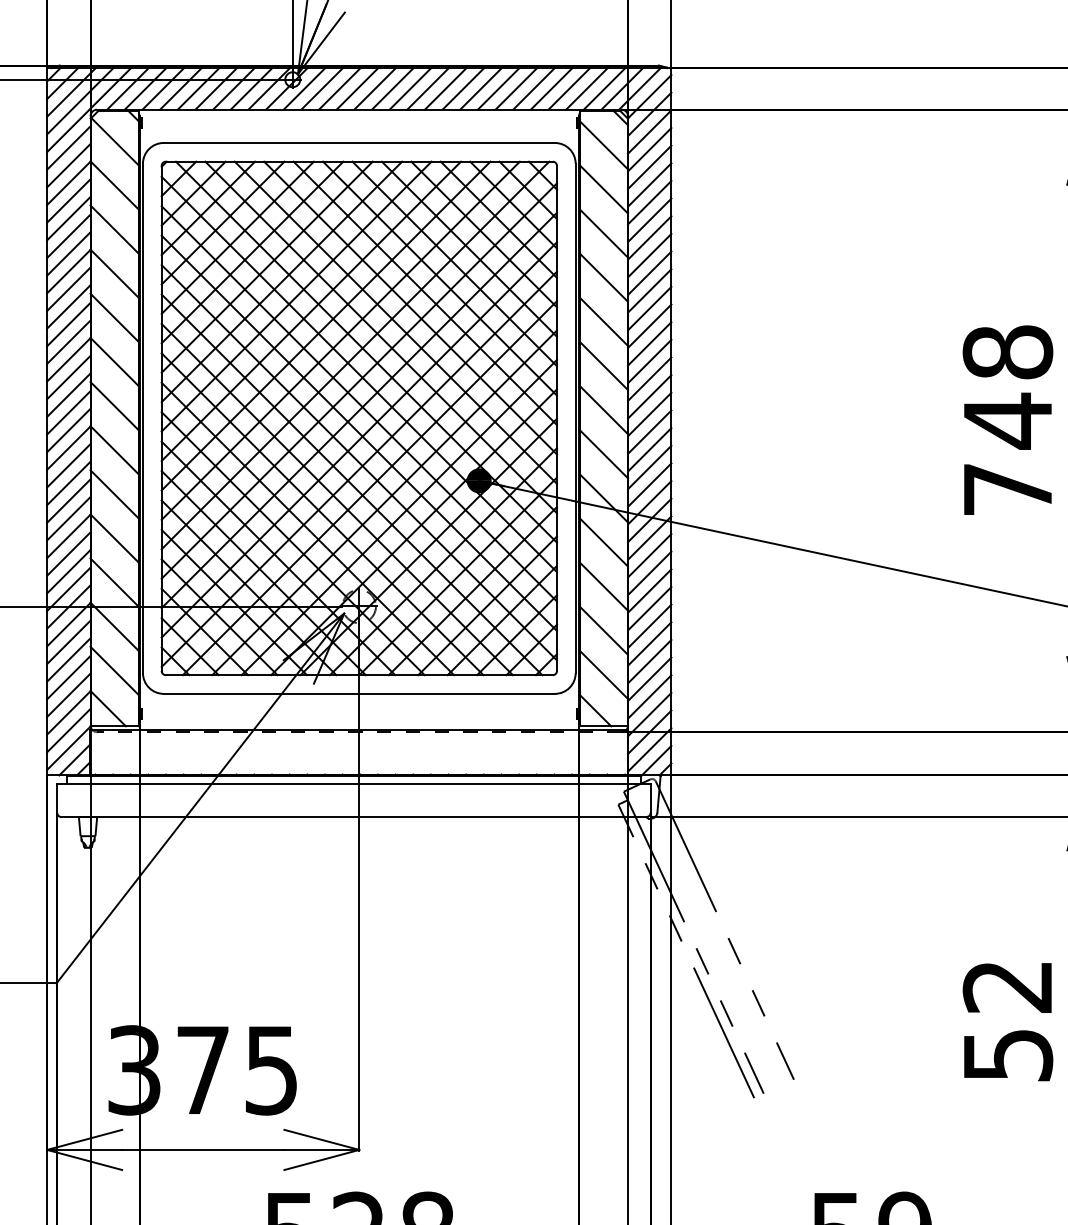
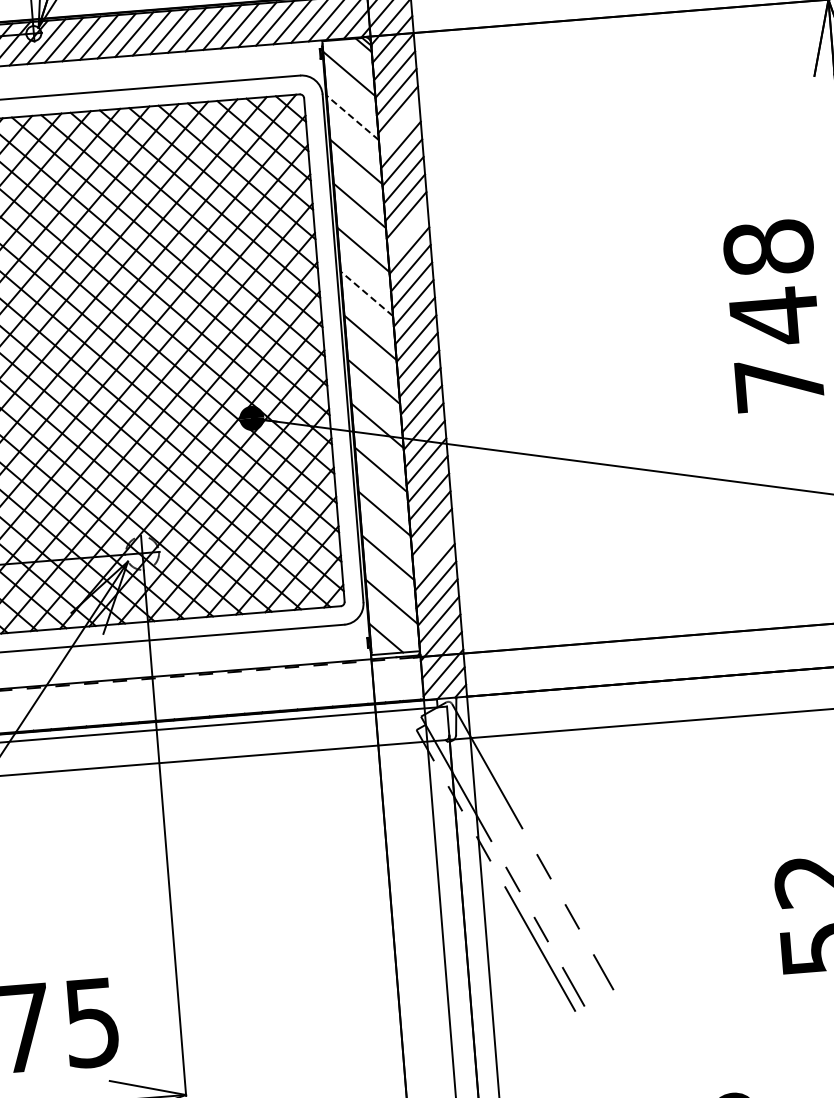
line: (603, 188) -> (352, 117), solid -> dashed
line: (649, 202) -> (399, 127), removed
line: (649, 308) -> (407, 232), removed
line: (603, 365) -> (366, 293), solid -> dashed
line: (649, 625) -> (433, 548), removed

